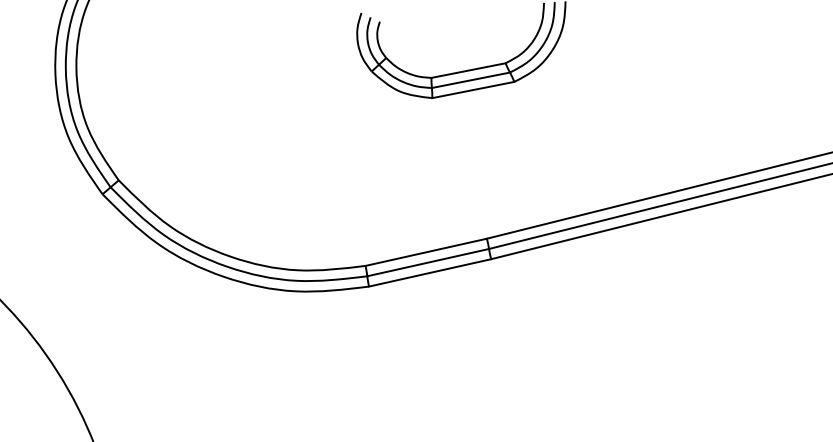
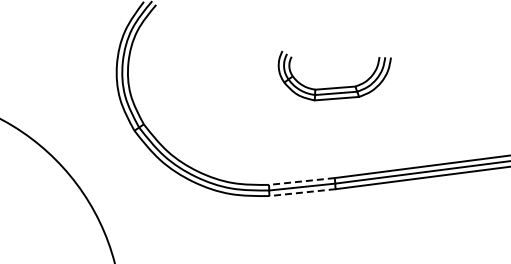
line: (425, 252) -> (301, 181), solid -> dashed
line: (429, 272) -> (302, 192), solid -> dashed

